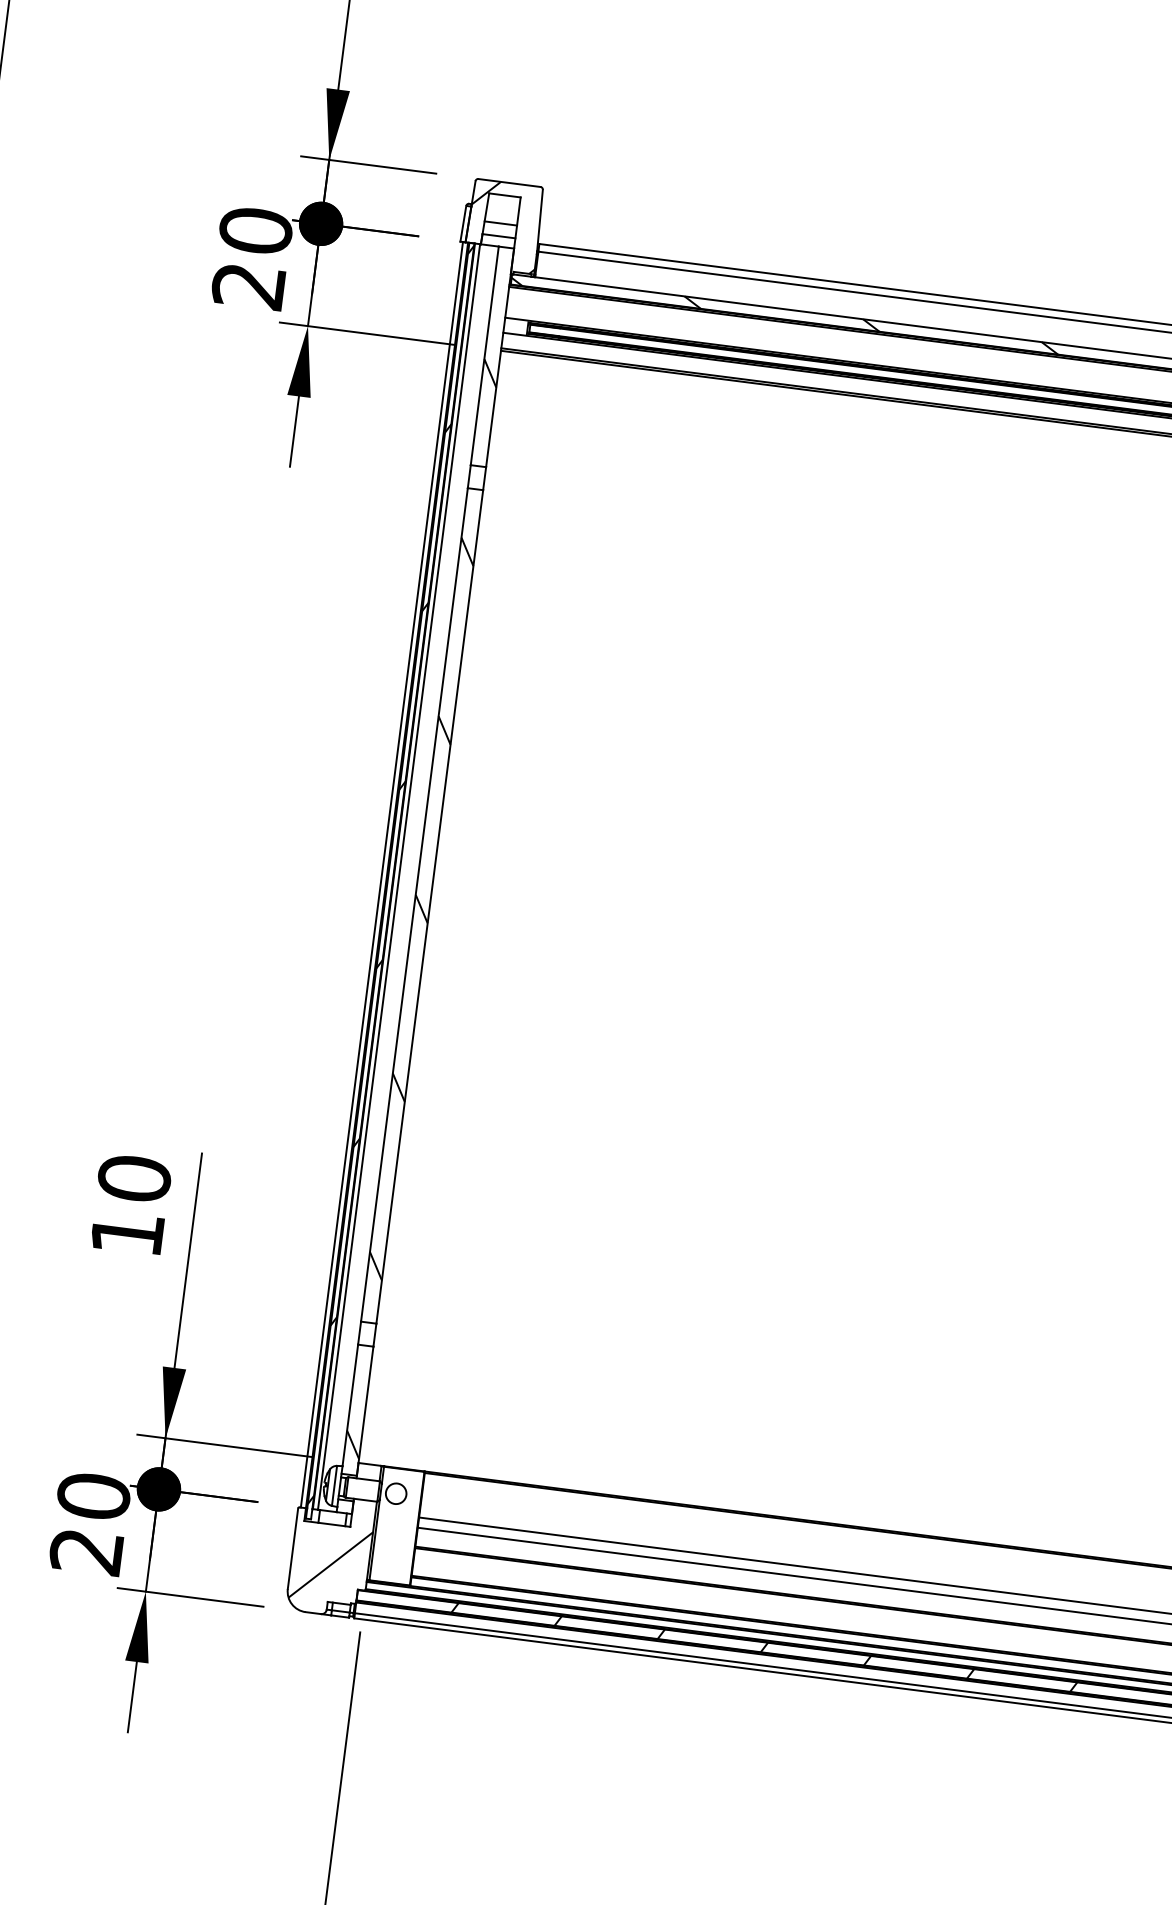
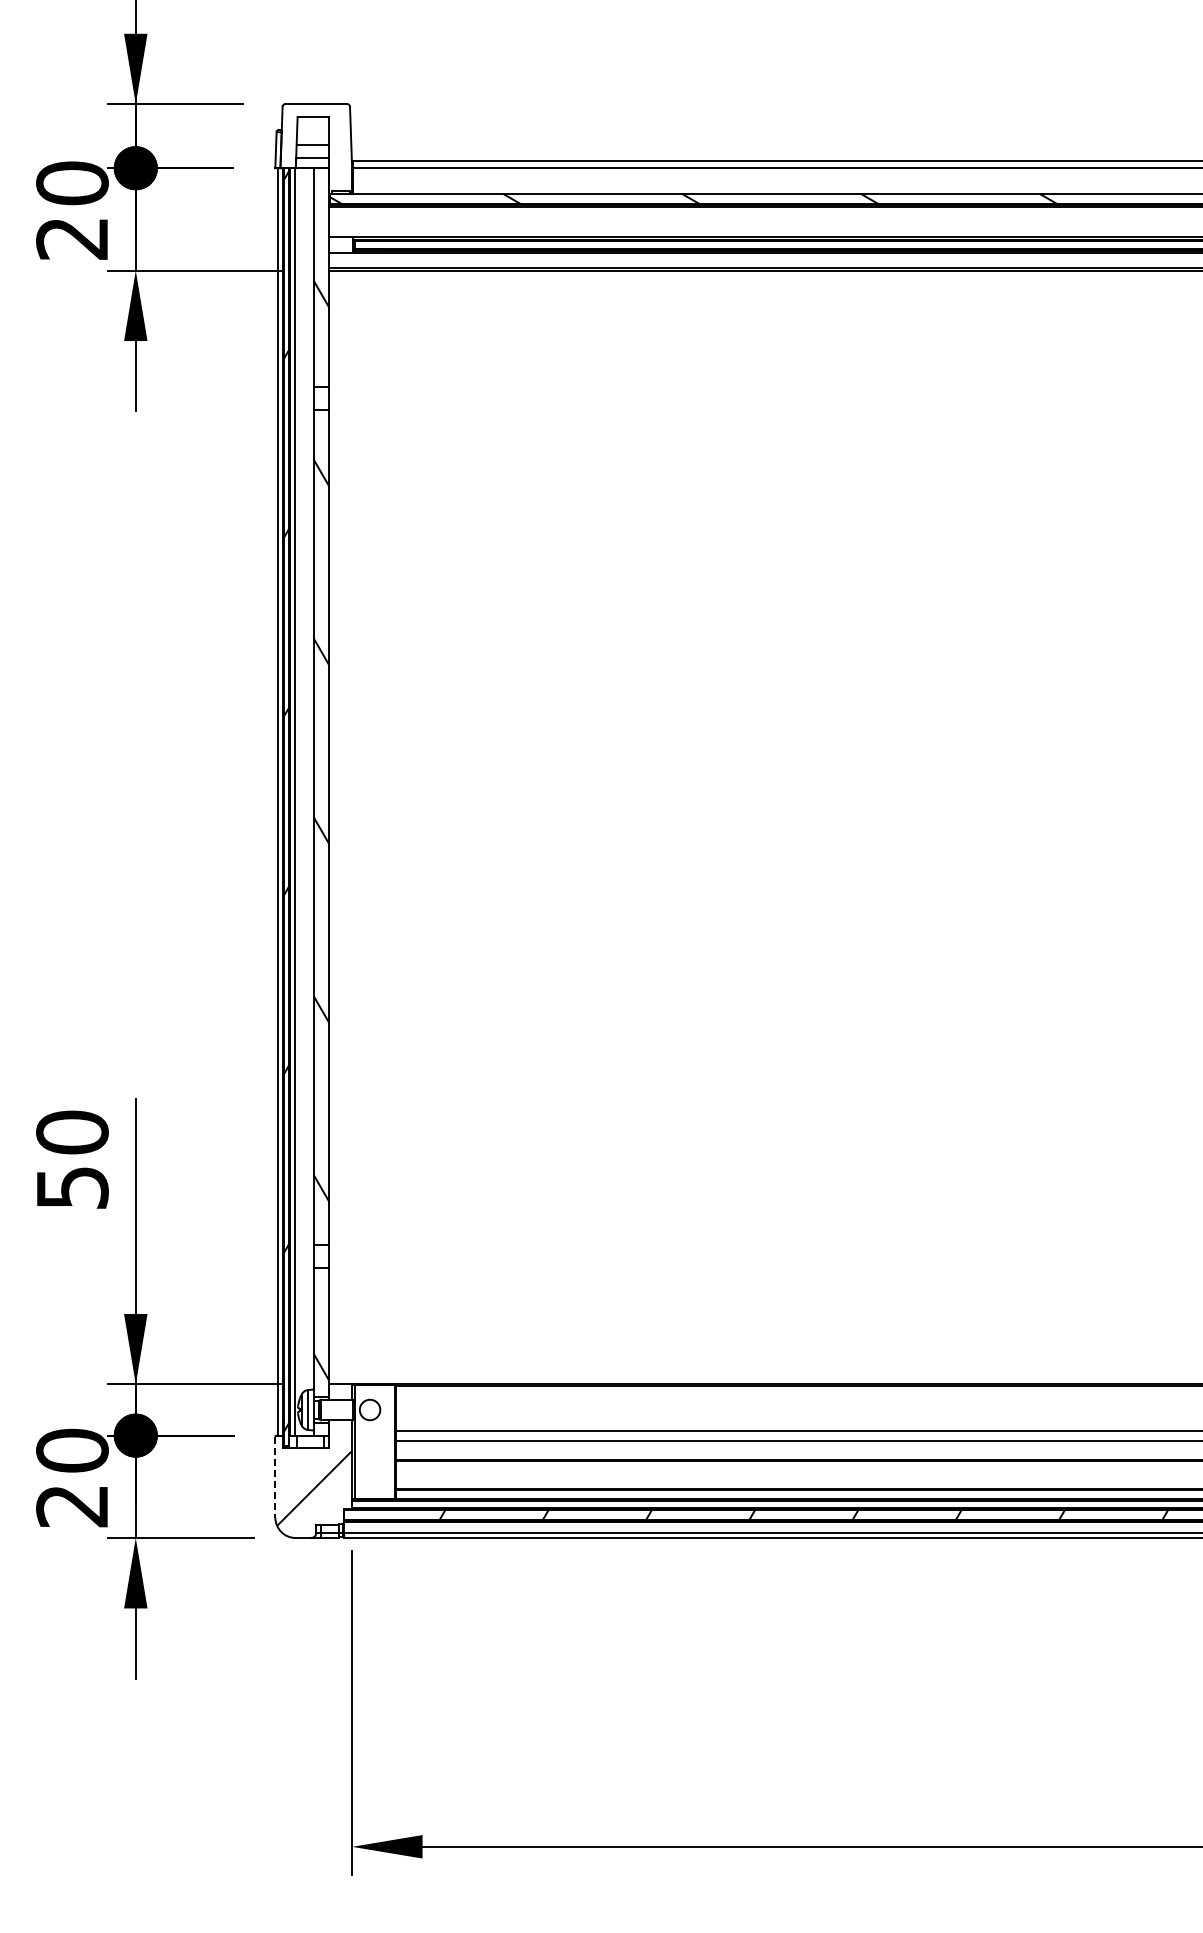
hatch: (504, 226) -> (316, 147), removed
text: (127, 1233) -> (72, 1187), 10 -> 50
line: (293, 1549) -> (275, 1477), solid -> dashed

